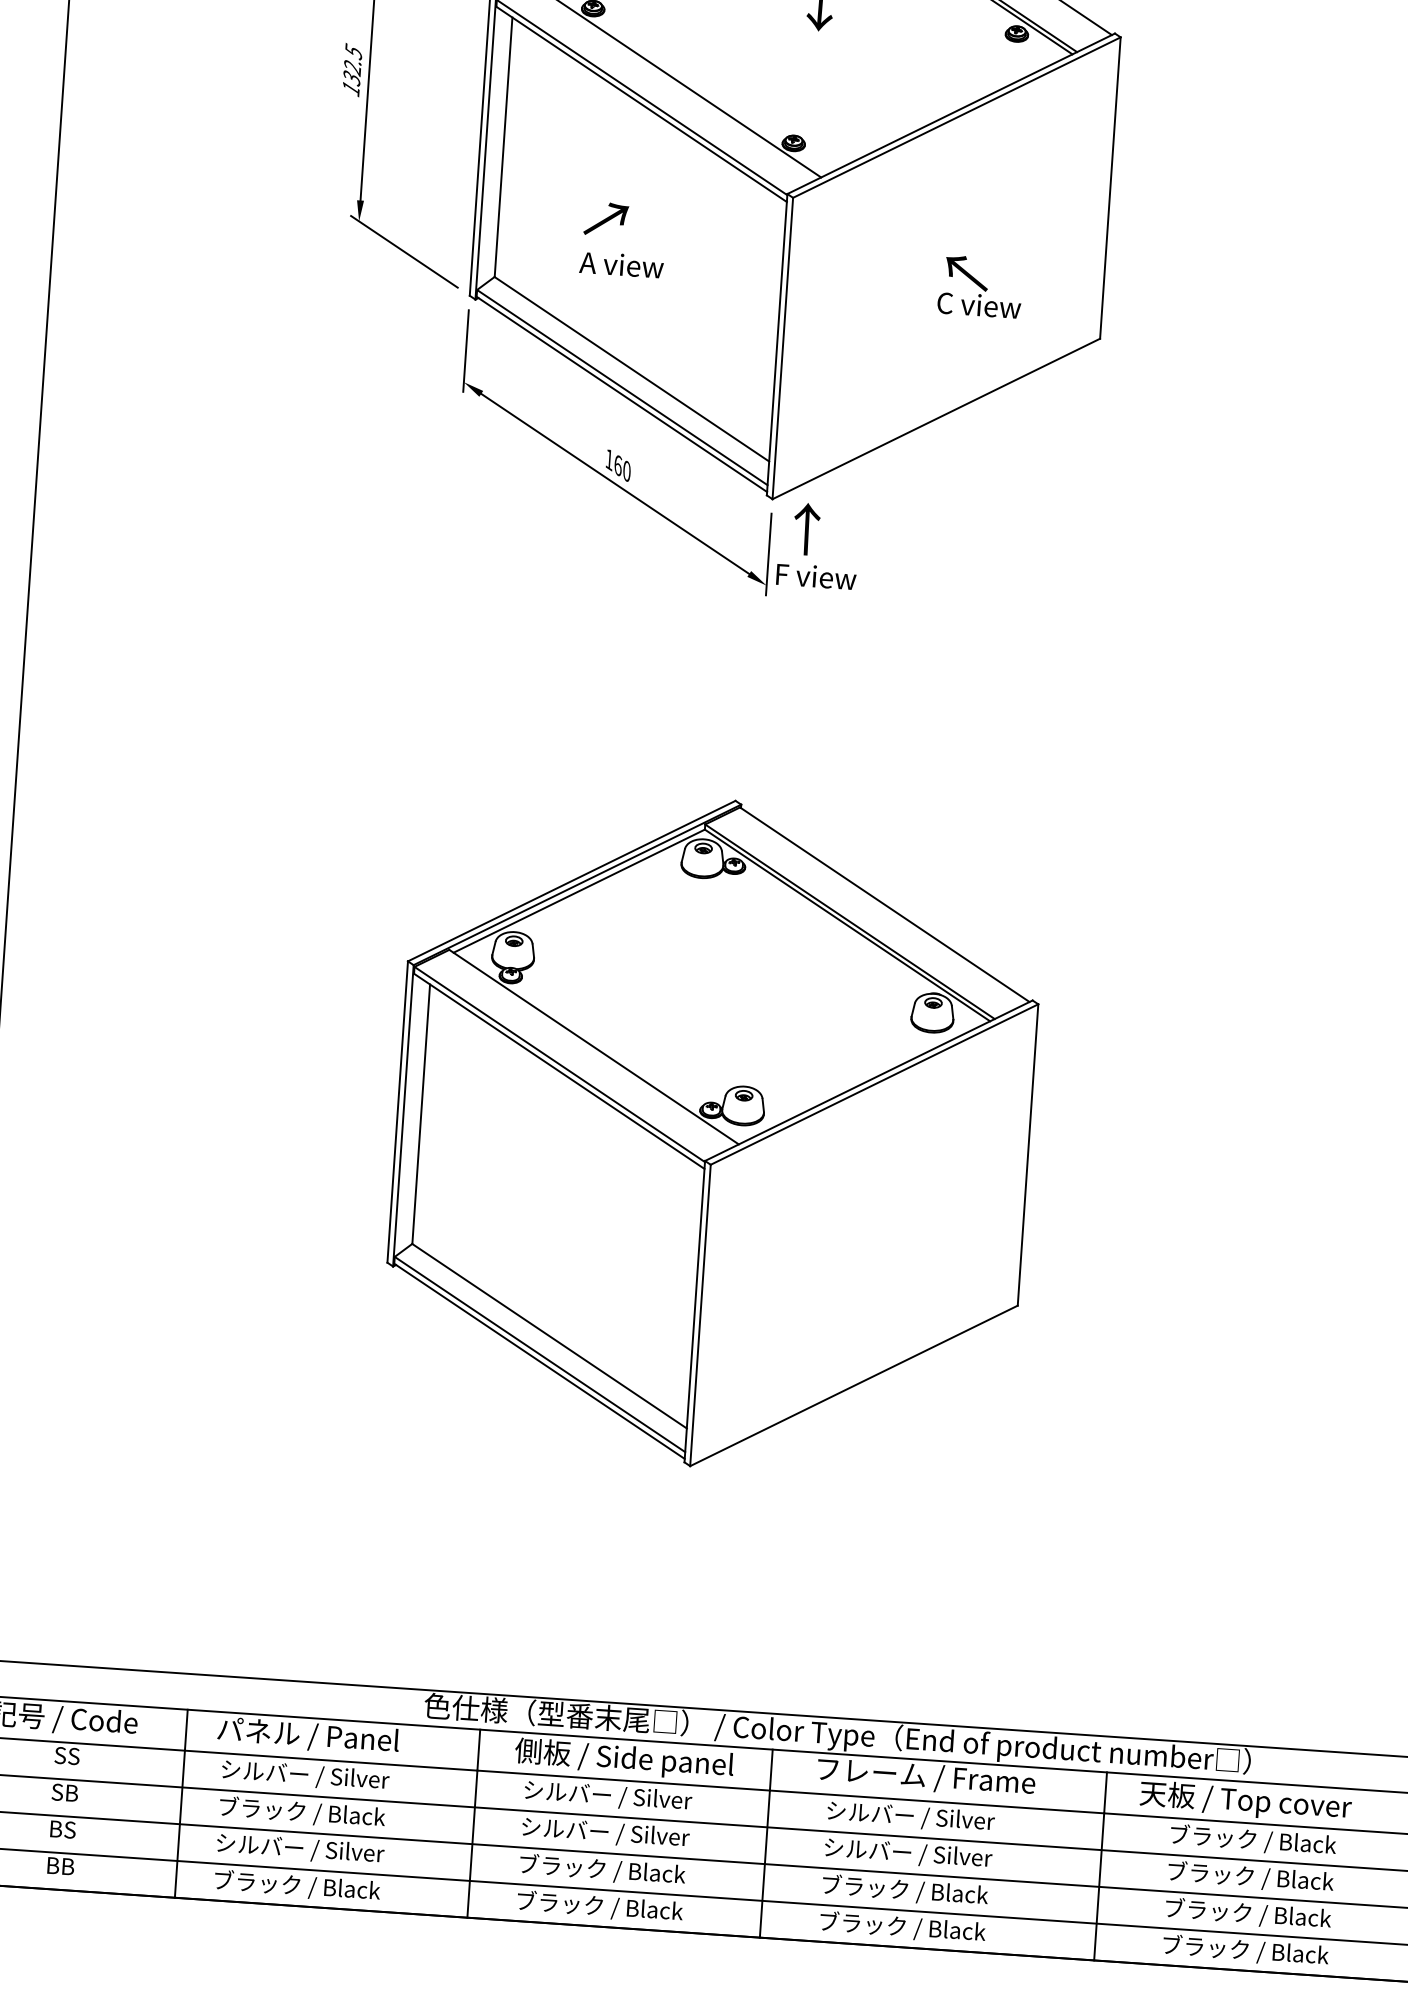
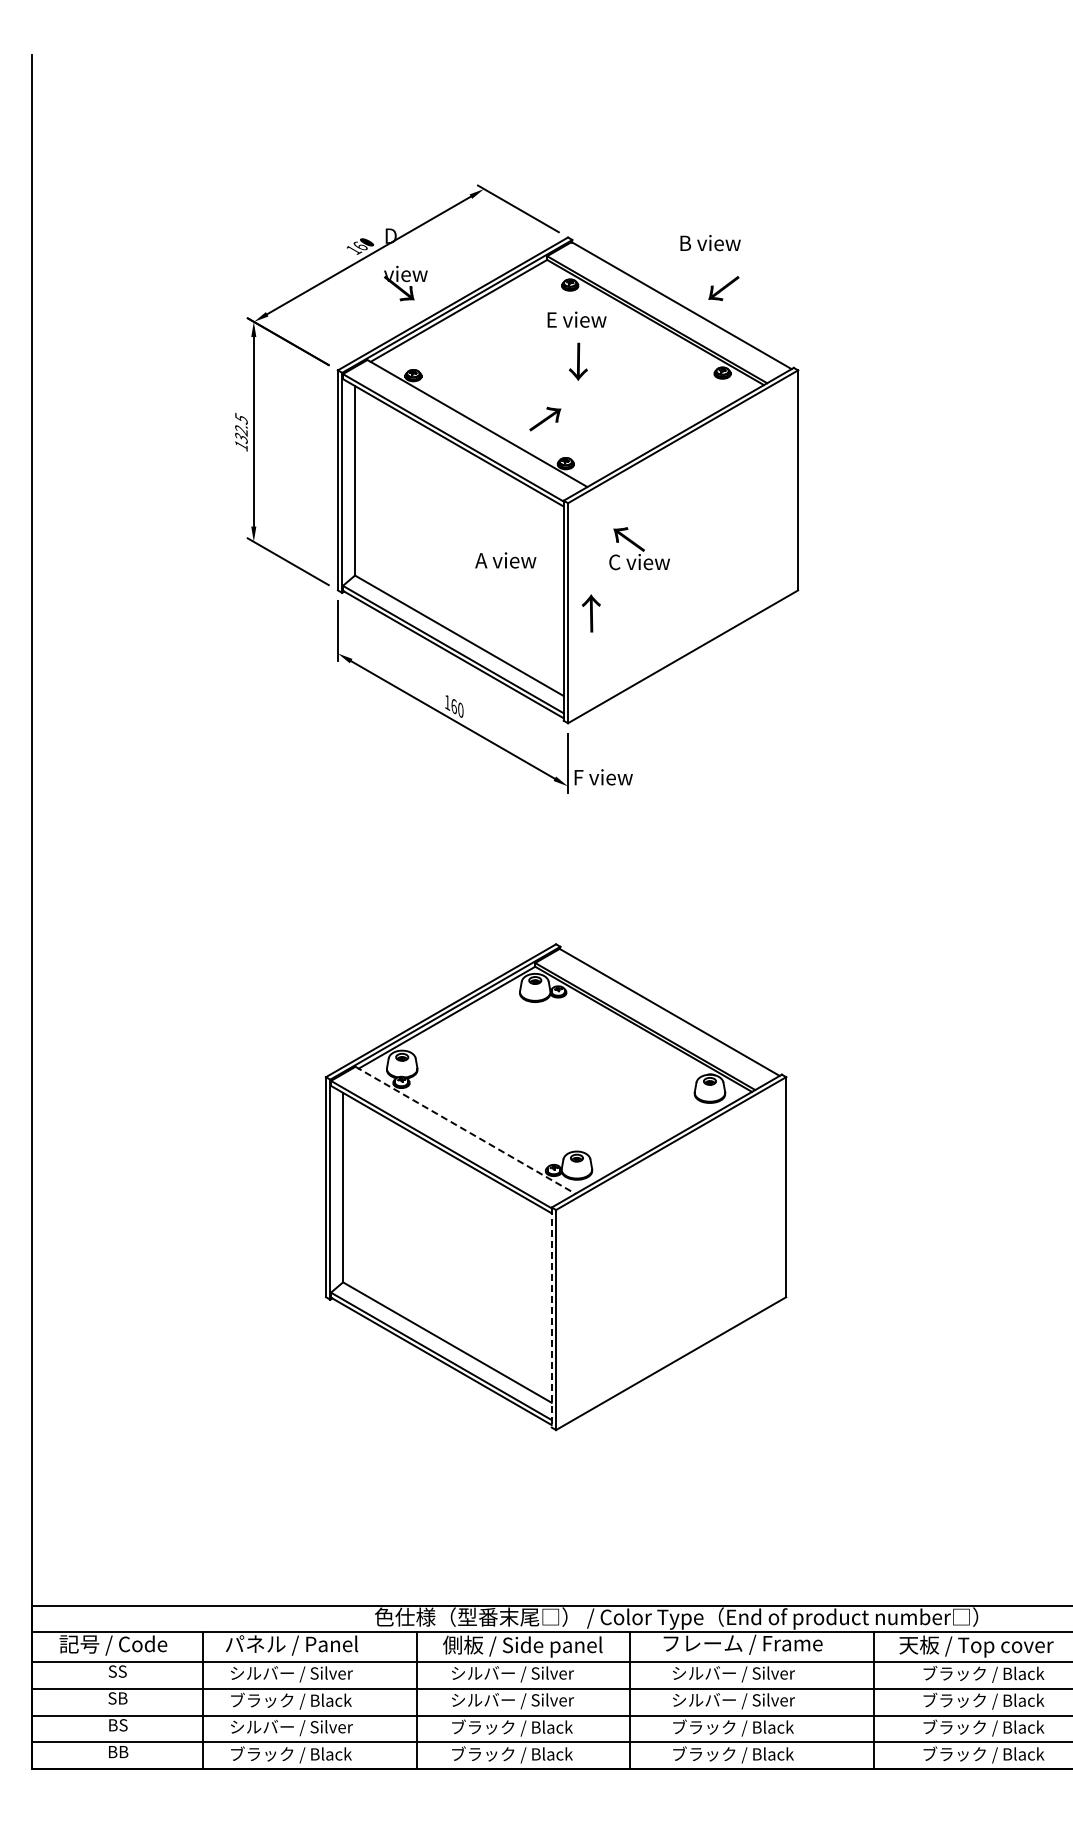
text: (606, 218) -> (545, 418), moved
text: (621, 264) -> (505, 560), moved
text: (980, 286) -> (639, 548), moved
text: (806, 529) -> (591, 613), moved
line: (594, 1047) -> (465, 1130), solid -> dashed
line: (694, 1312) -> (551, 1318), solid -> dashed

